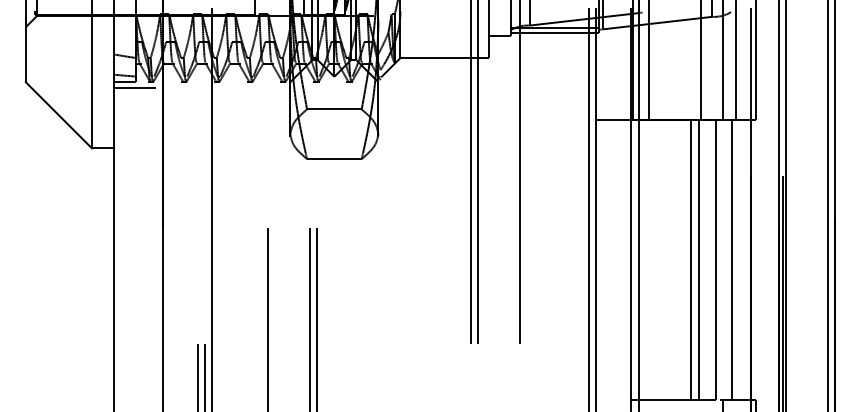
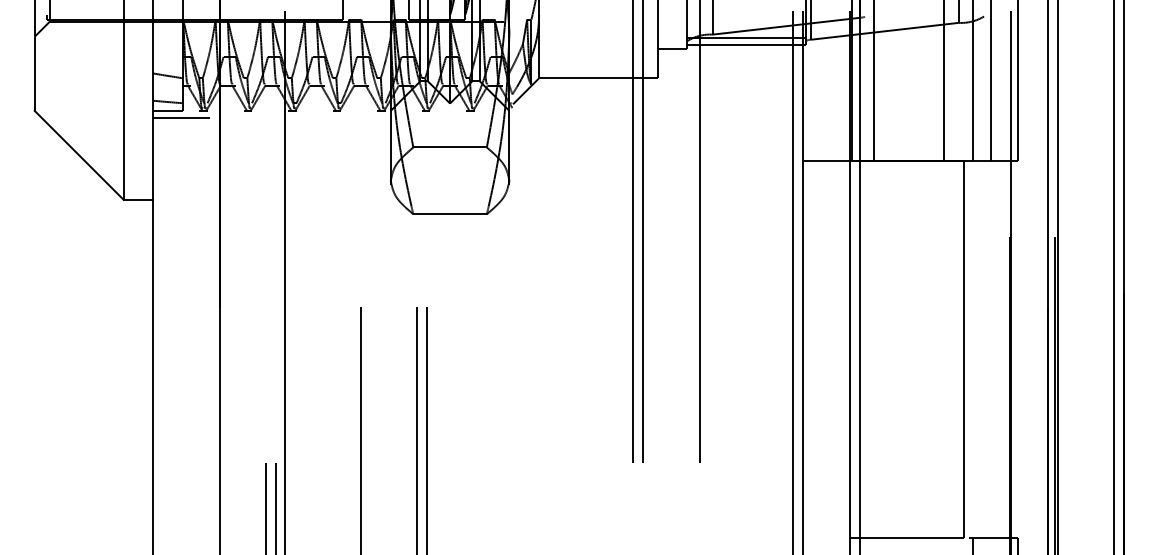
line: (691, 259) -> (930, 349), removed
line: (699, 259) -> (941, 349), removed
line: (732, 259) -> (985, 349), removed

